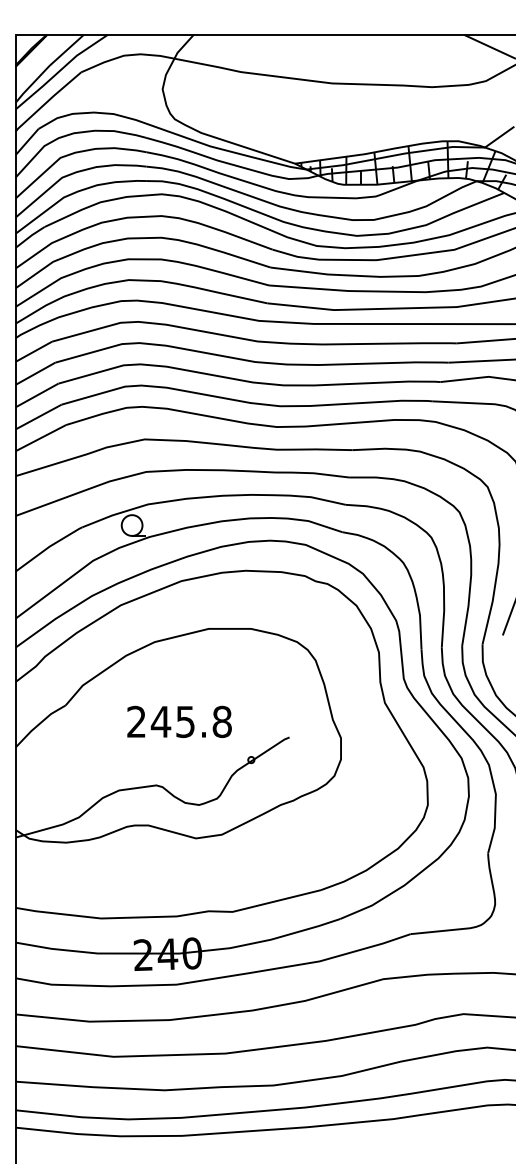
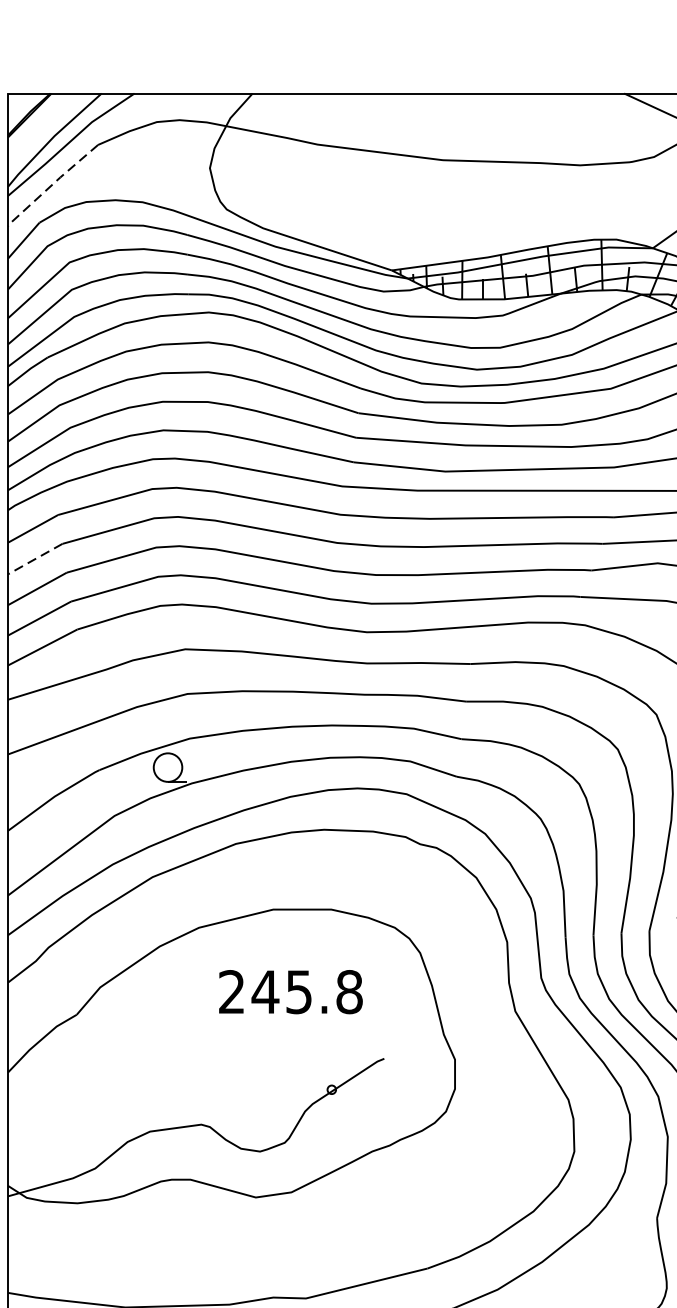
line: (47, 101) -> (51, 185), solid -> dashed
line: (35, 373) -> (35, 558), solid -> dashed
text: (179, 721) -> (290, 991), moved

